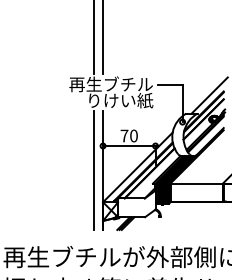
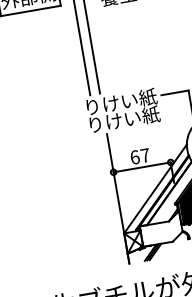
text: (111, 84) -> (111, 103), 再生ブチル -> りけい紙
text: (128, 135) -> (139, 156), 70 -> 67
line: (94, 169) -> (108, 199), removed

